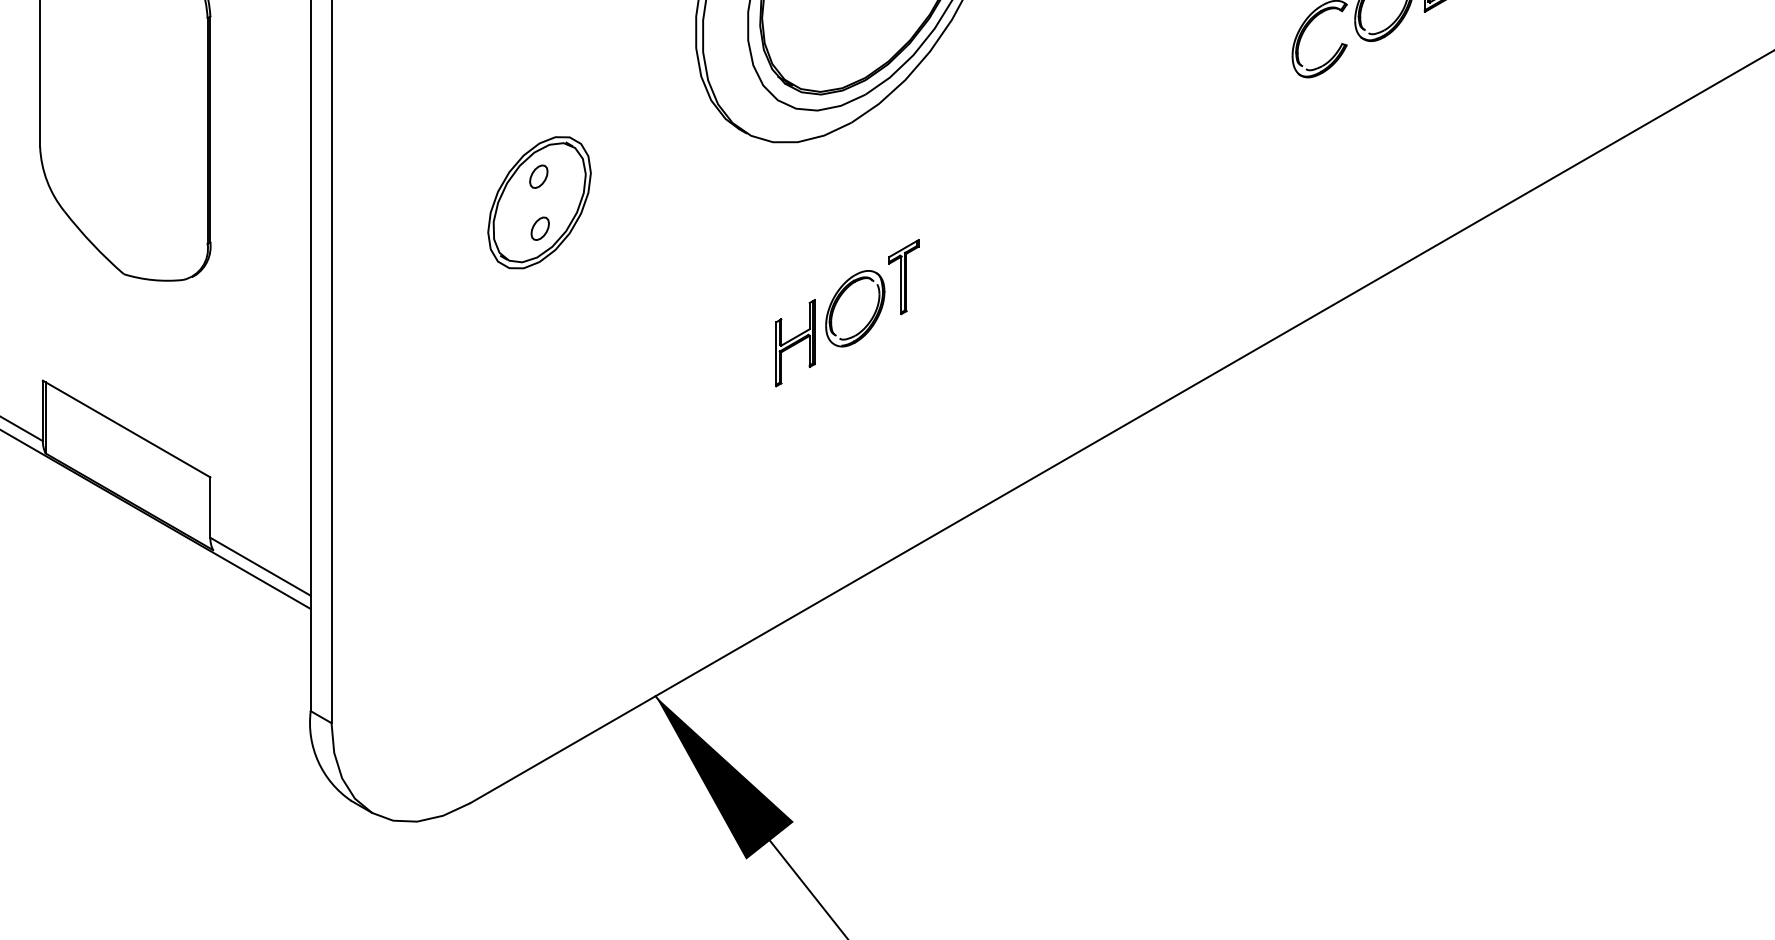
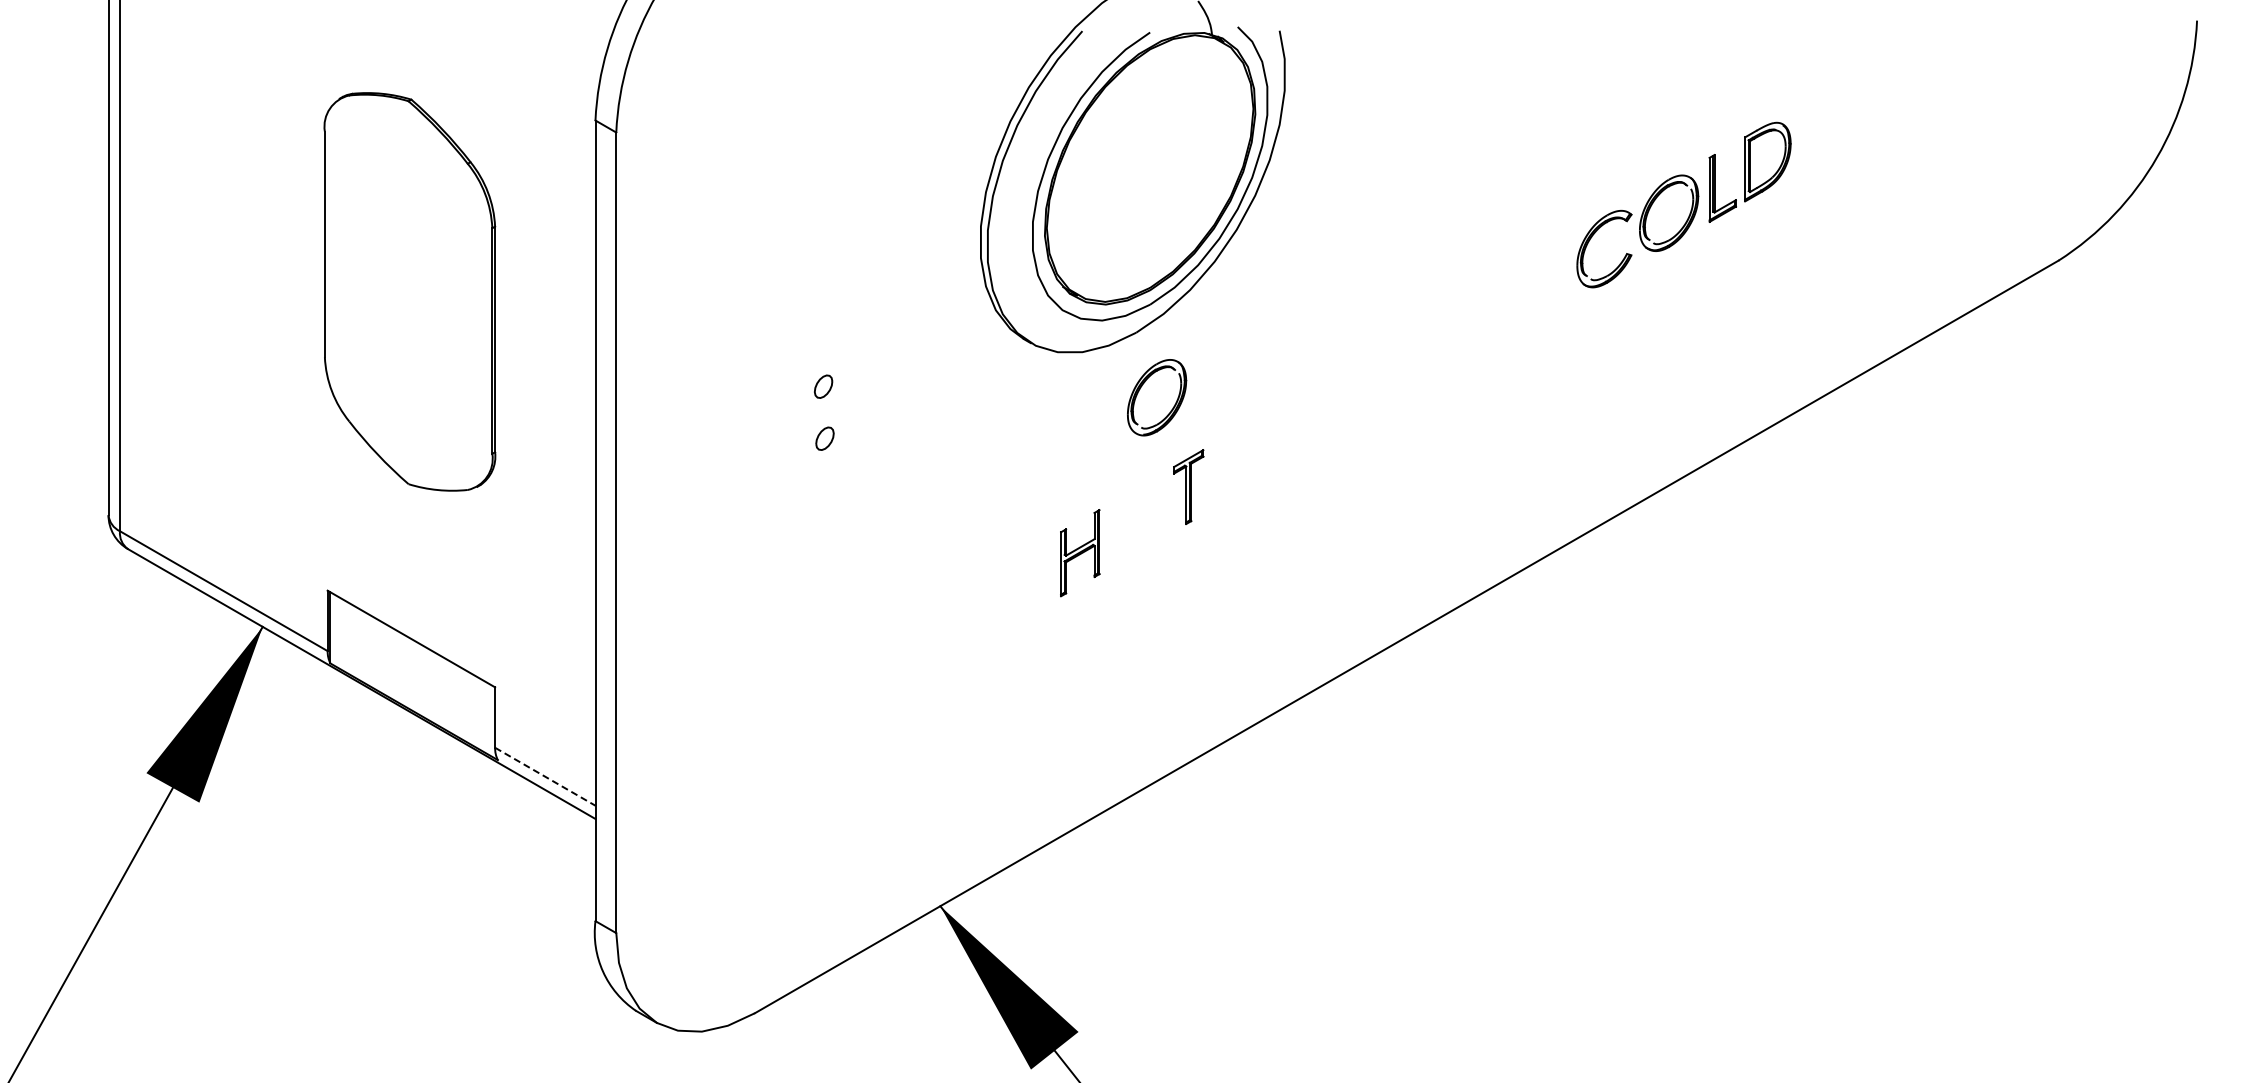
part: (539, 202) -> (824, 412), removed
part: (855, 308) -> (1157, 397), moved
line: (260, 566) -> (545, 776), solid -> dashed

